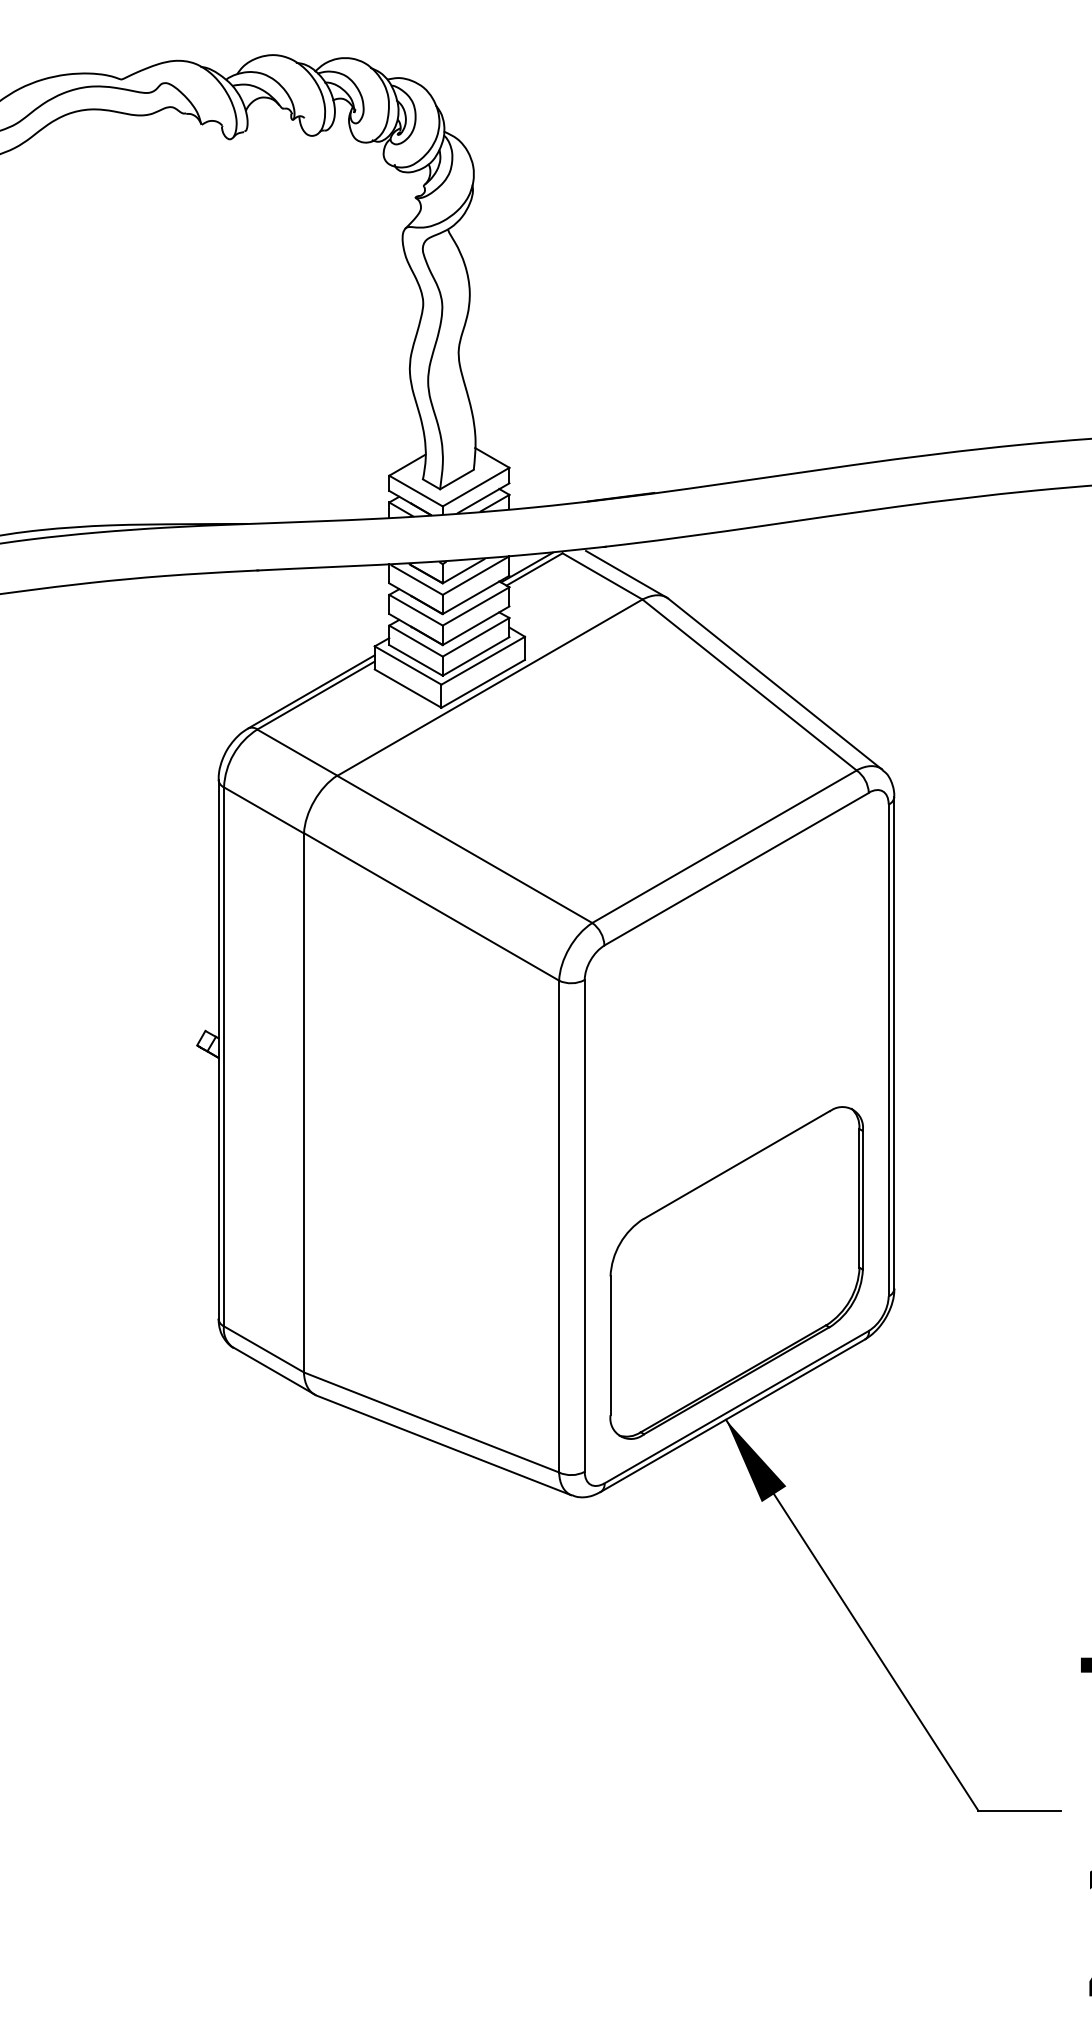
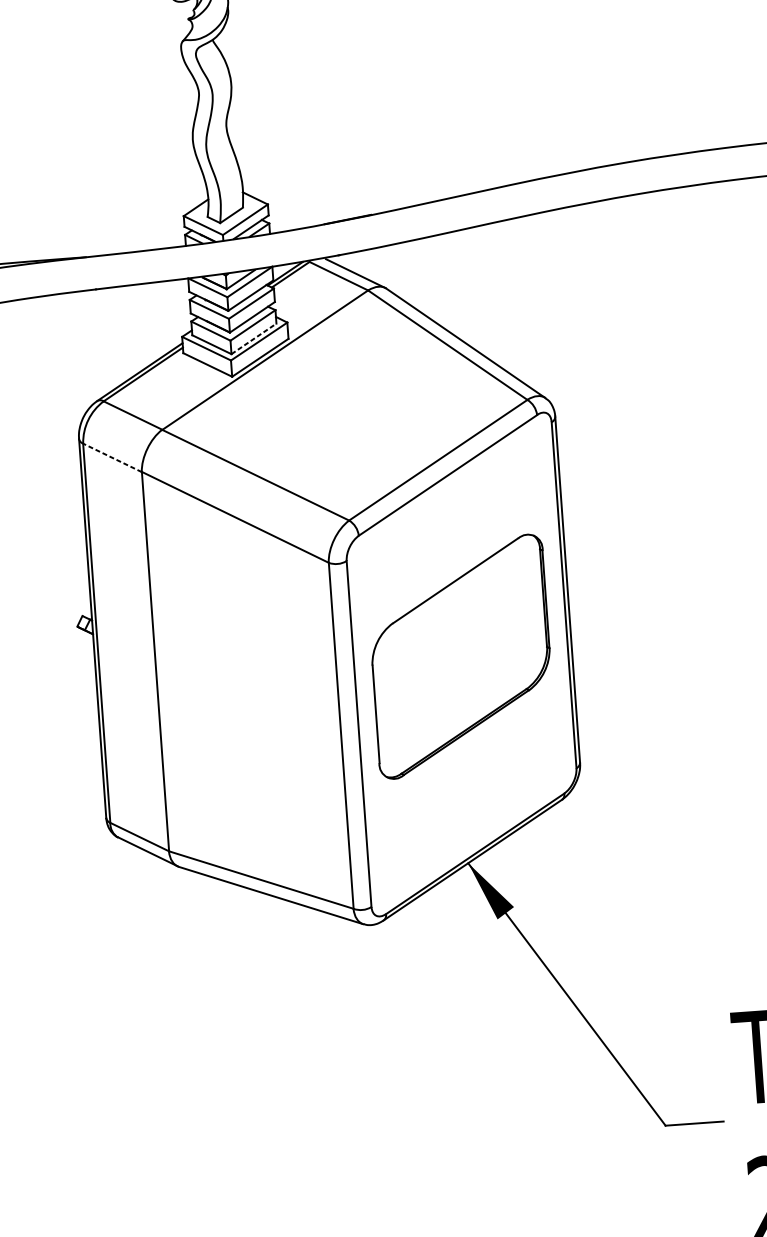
line: (476, 656) -> (254, 338), solid -> dashed
line: (263, 810) -> (112, 457), solid -> dashed
part: (736, 1272) -> (460, 656), moved

